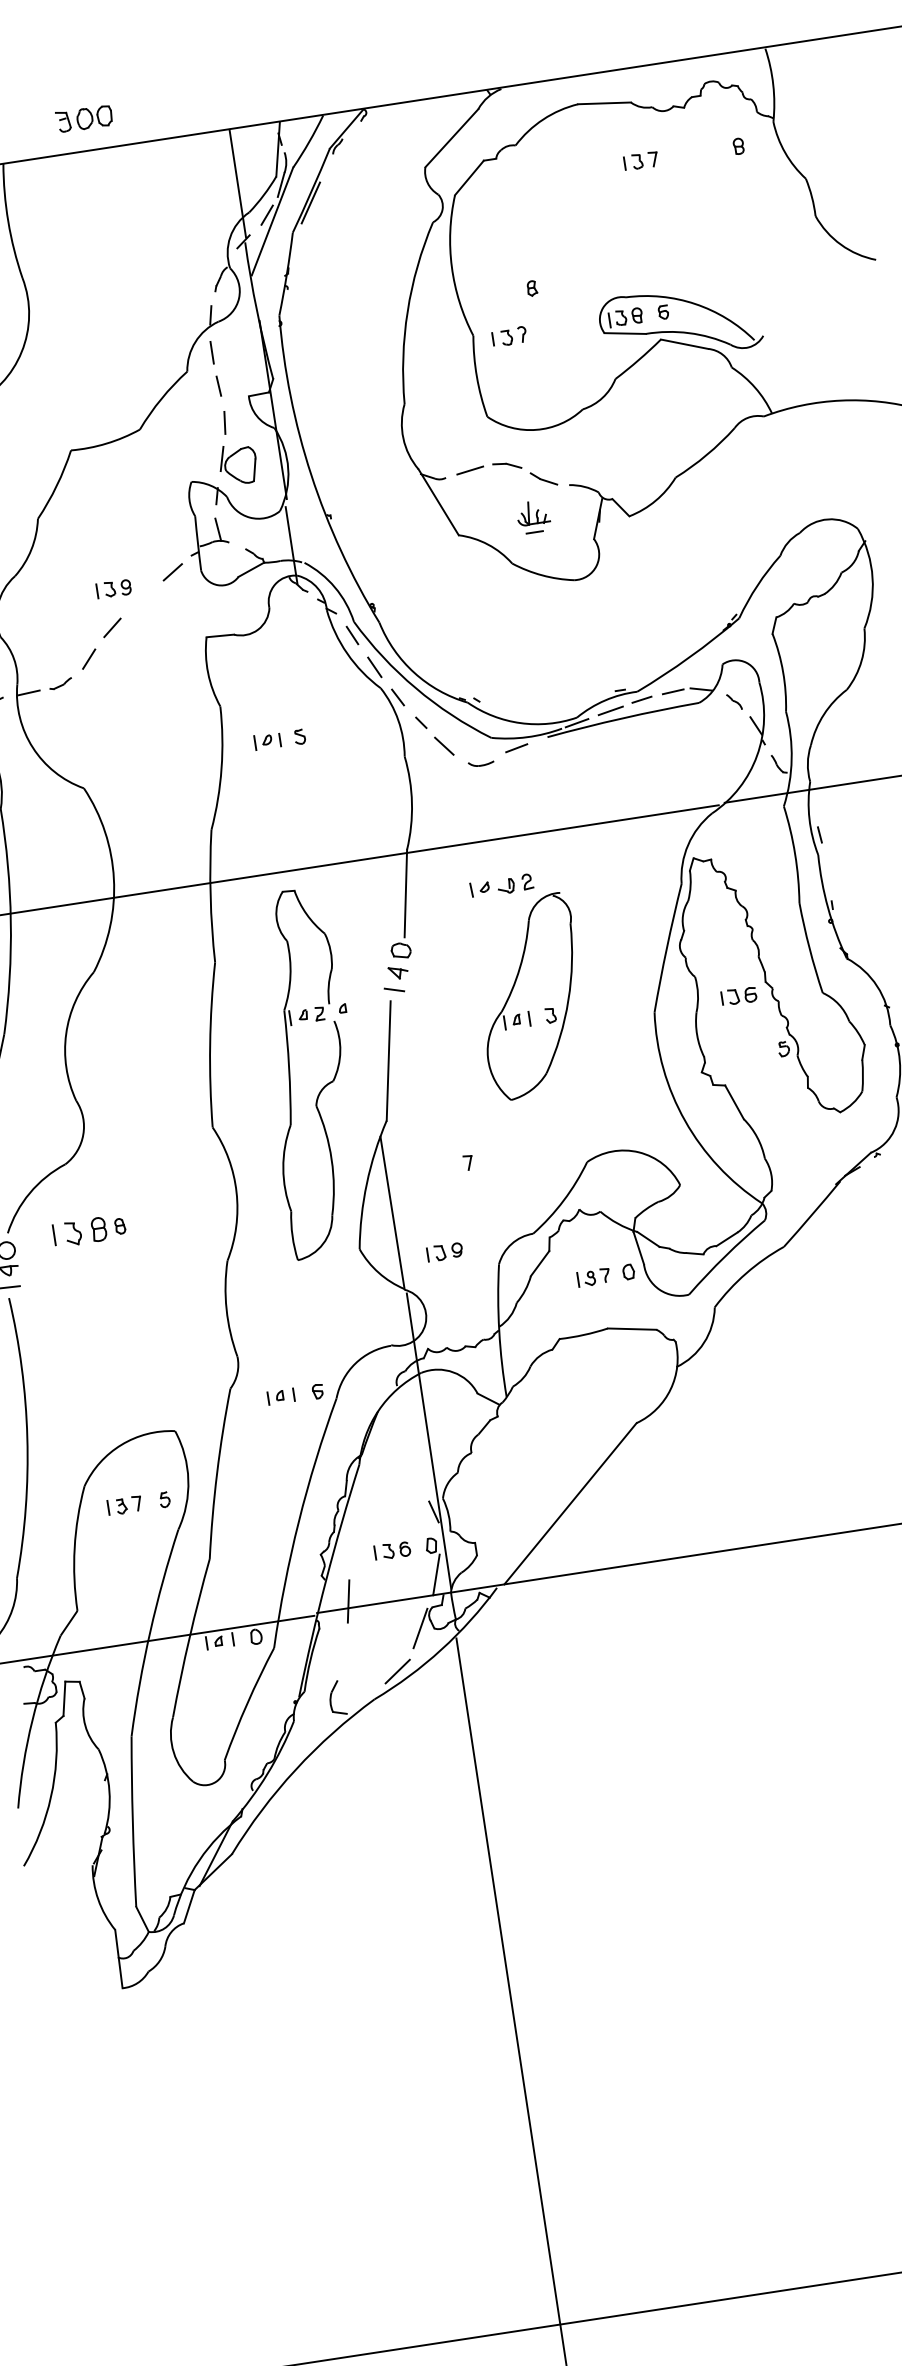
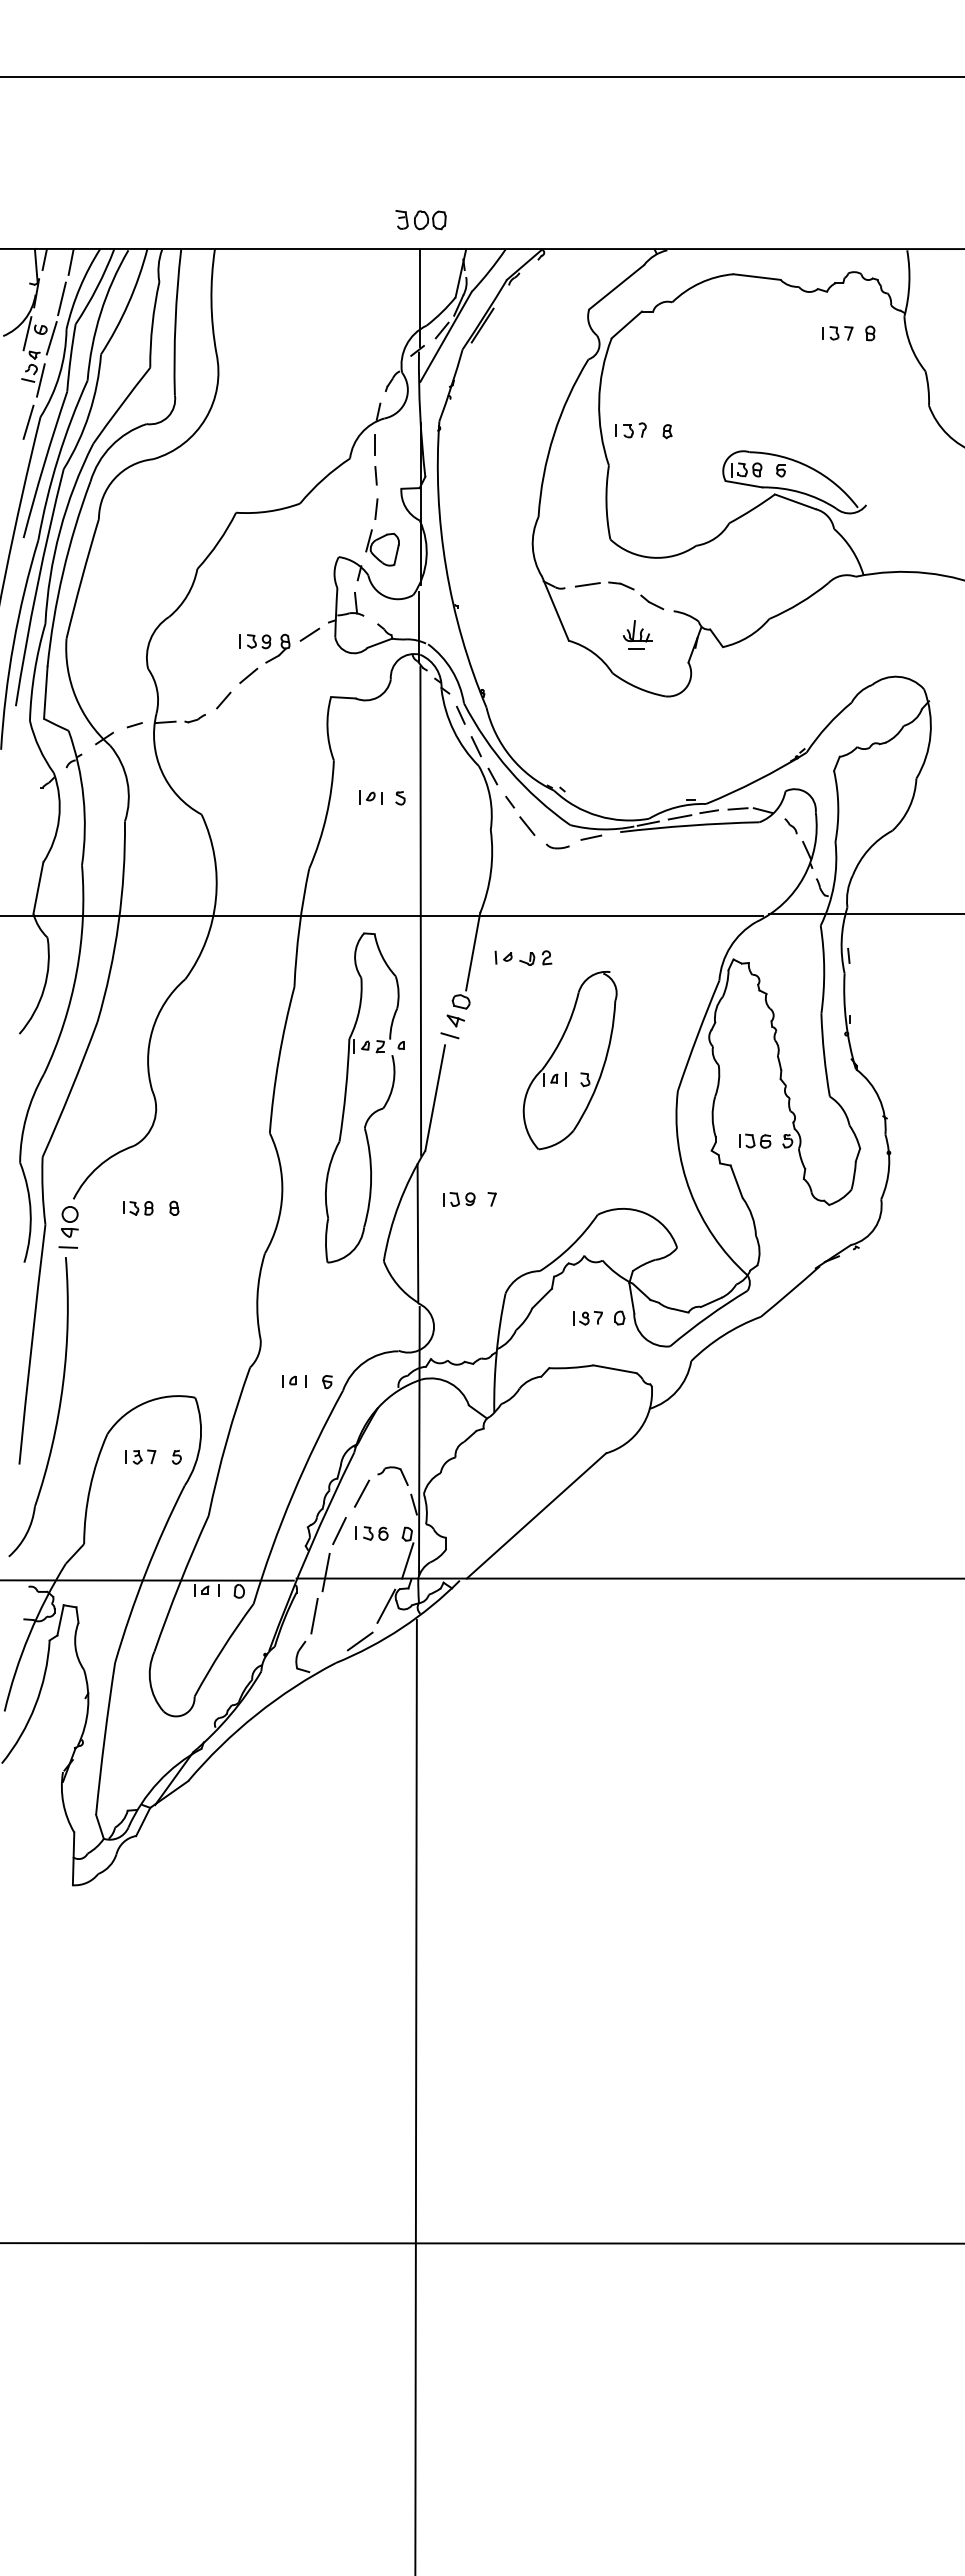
part: (83, 119) -> (420, 220), moved
part: (641, 161) -> (837, 333), moved
part: (509, 336) -> (630, 430), moved
part: (139, 592) -> (277, 648), added
line: (340, 857) -> (420, 910), added
part: (501, 885) -> (523, 957), moved
part: (739, 995) -> (755, 1140), moved
part: (80, 1232) -> (138, 1208), size x0.62
part: (445, 1252) -> (459, 1199), moved
part: (404, 1475) -> (392, 1468), added
line: (374, 1508) -> (361, 1493), added
line: (356, 1554) -> (339, 1531), added
line: (343, 1650) -> (314, 1615), added

